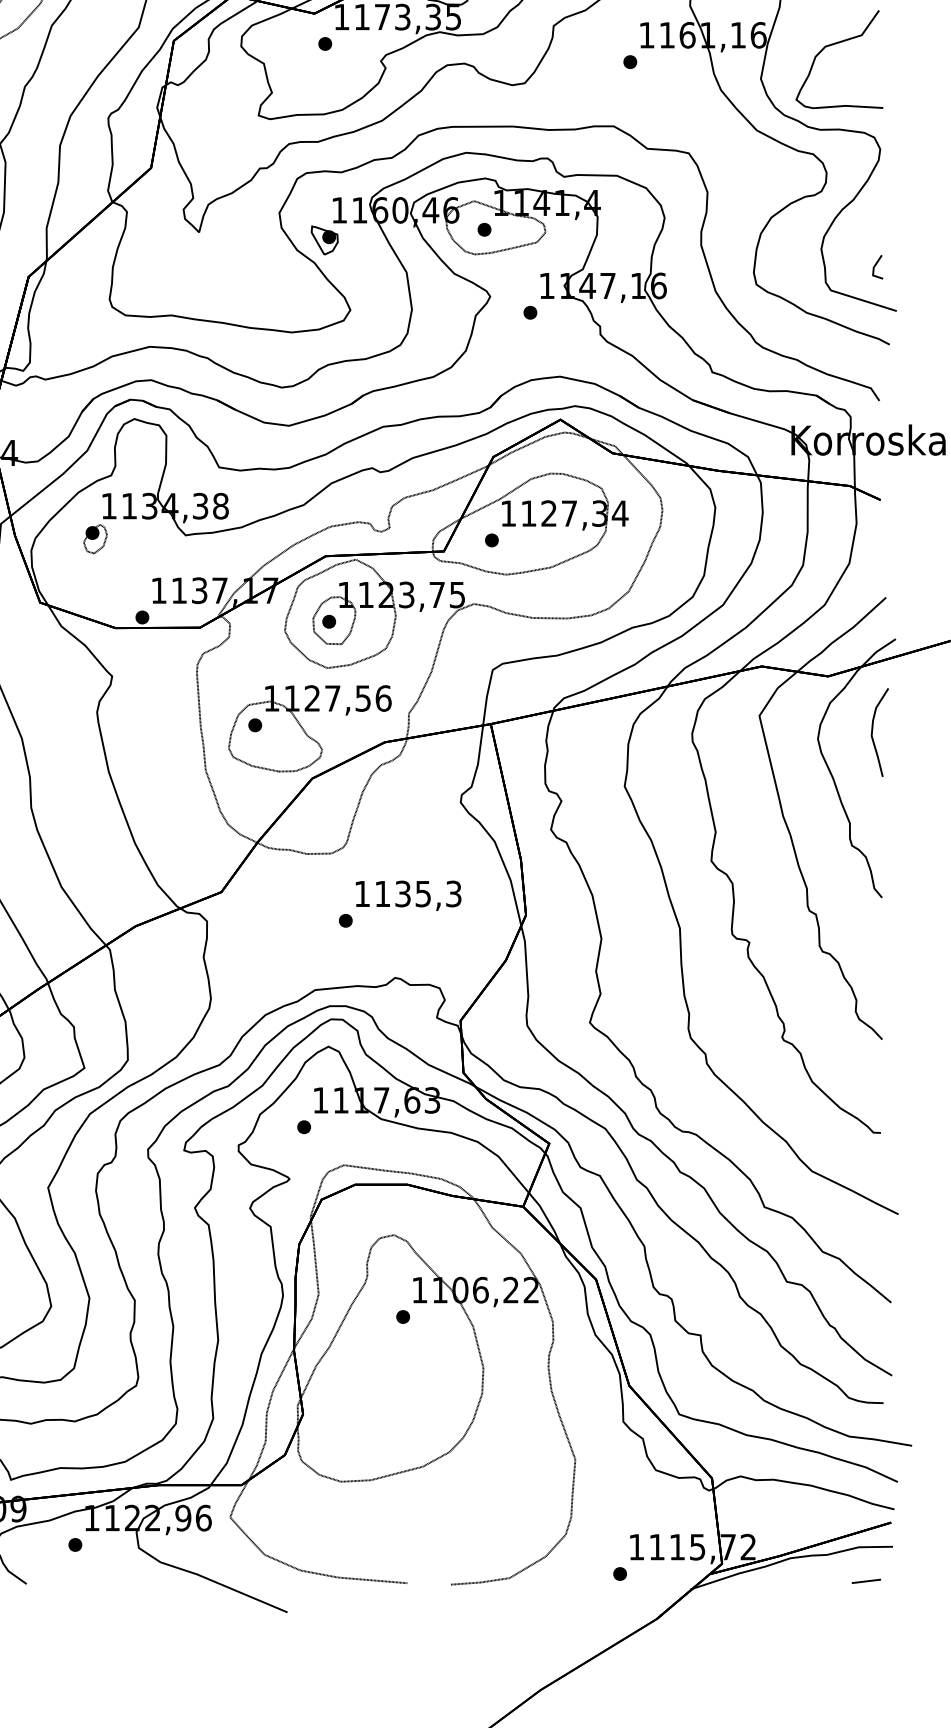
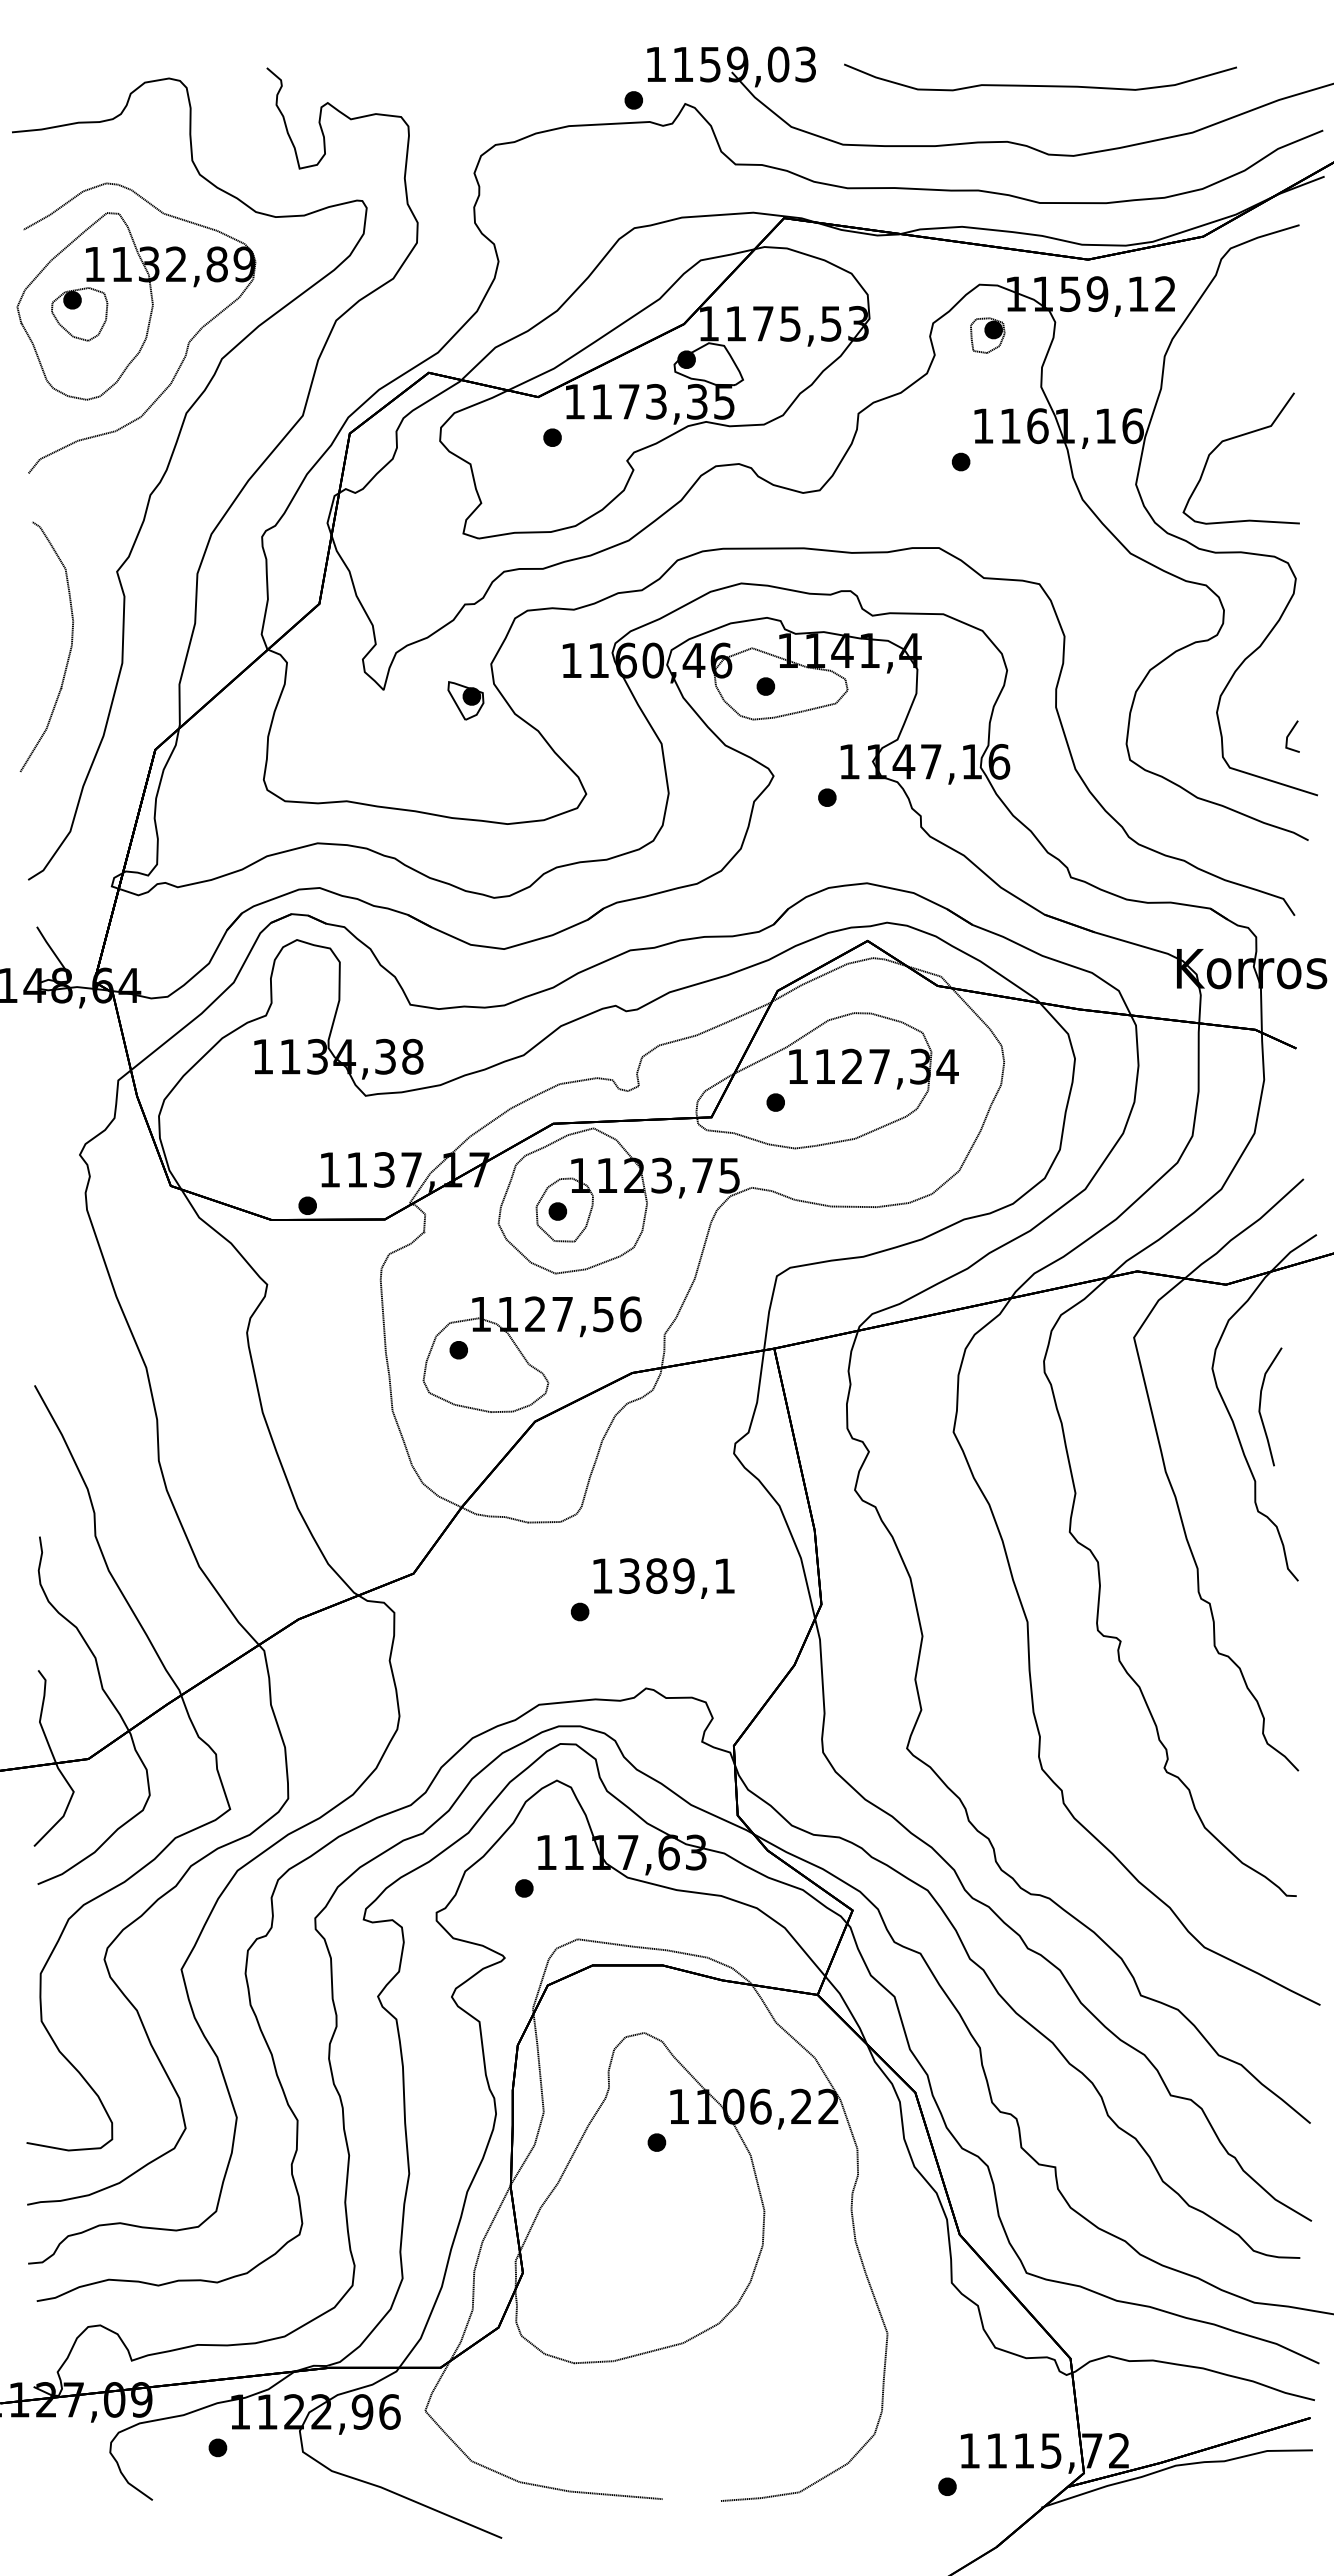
part: (324, 240) -> (465, 700), moved
part: (95, 538) -> (244, 1100), removed
curve: (873, 729) -> (1261, 1402), moved
text: (417, 894) -> (676, 1576), 1135,3 -> 1389,1
line: (865, 1581) -> (1276, 2496), removed

